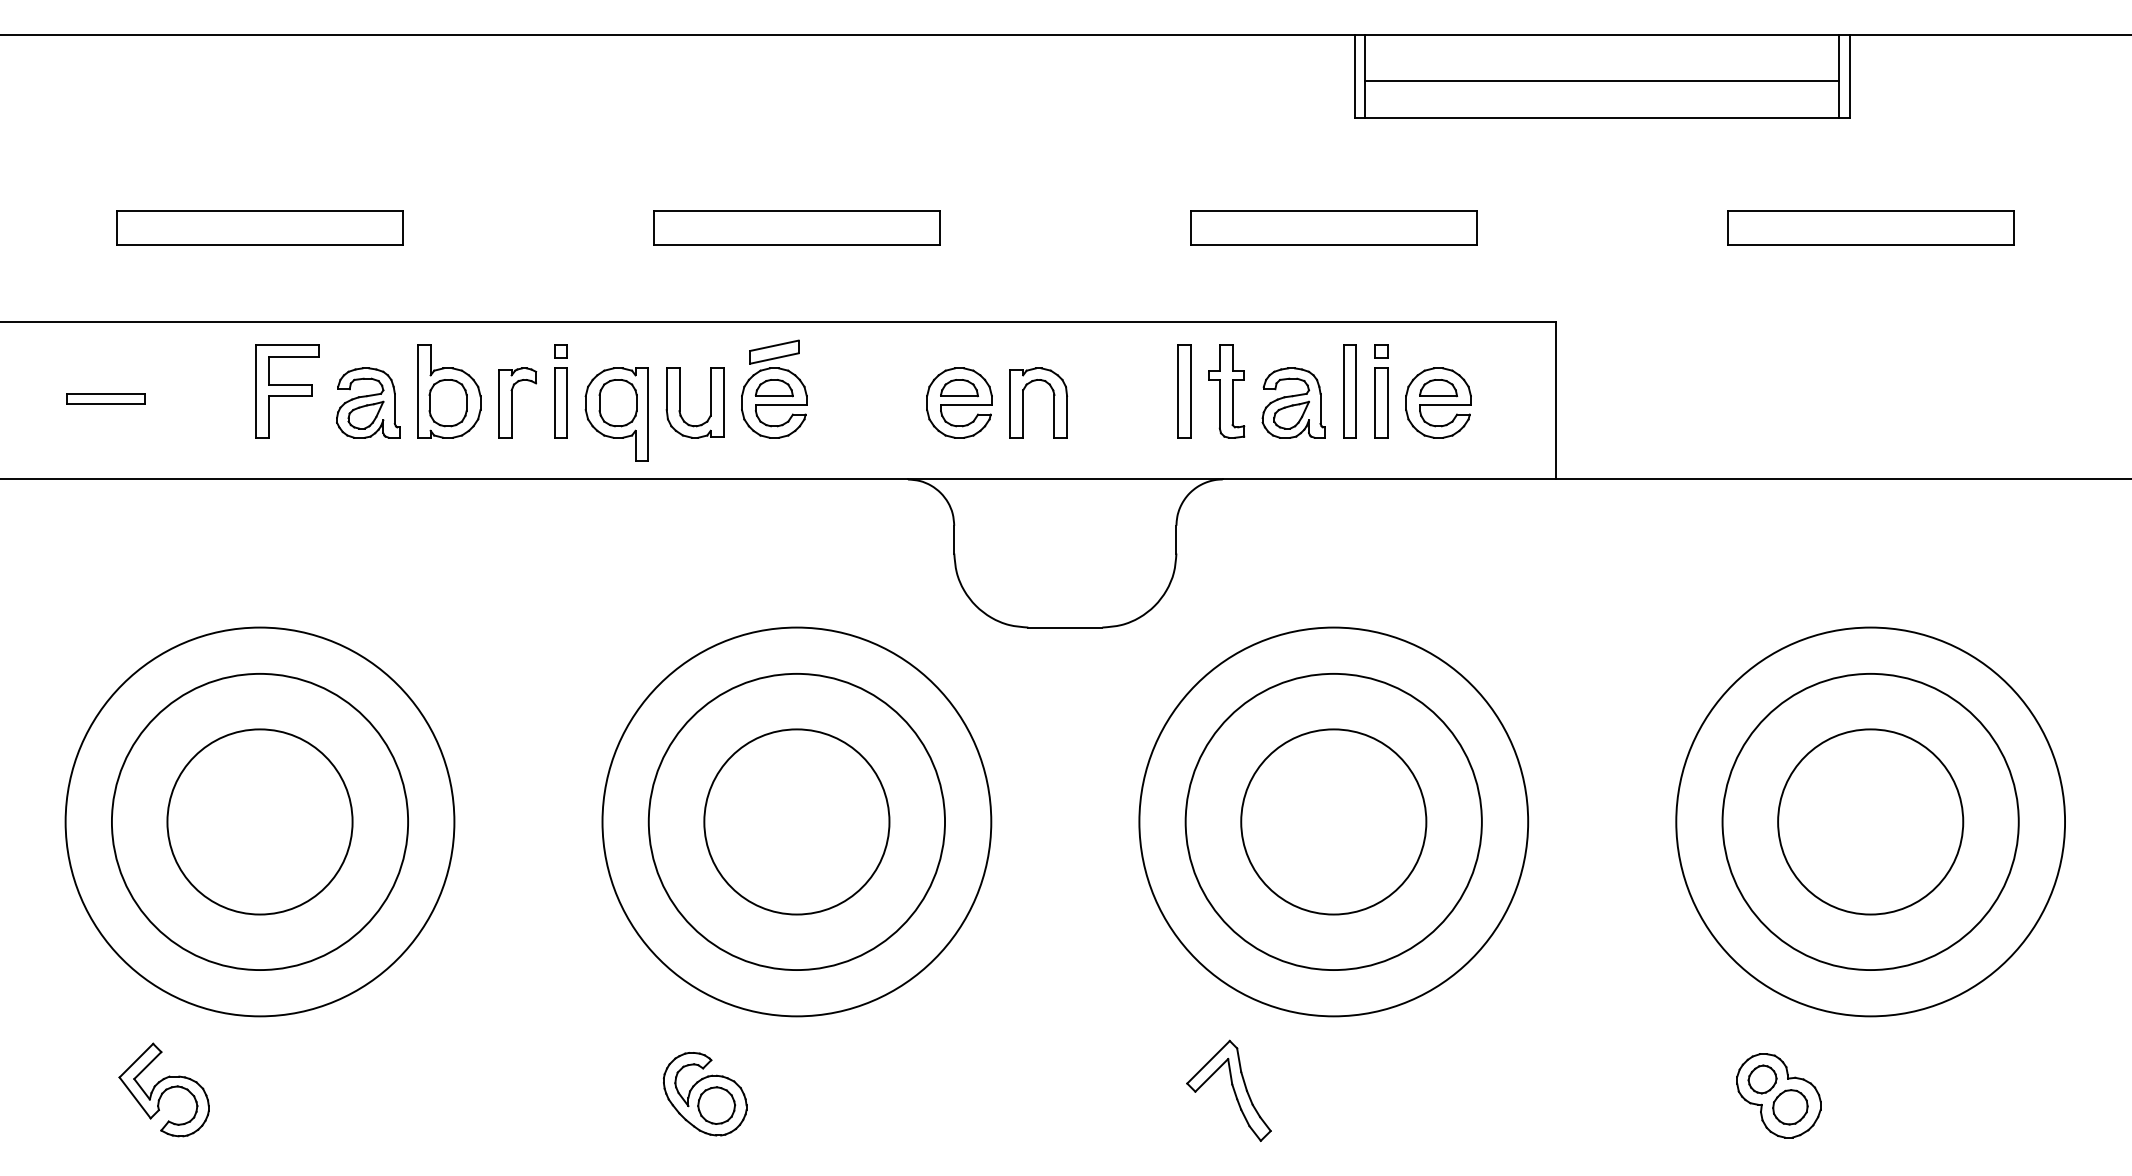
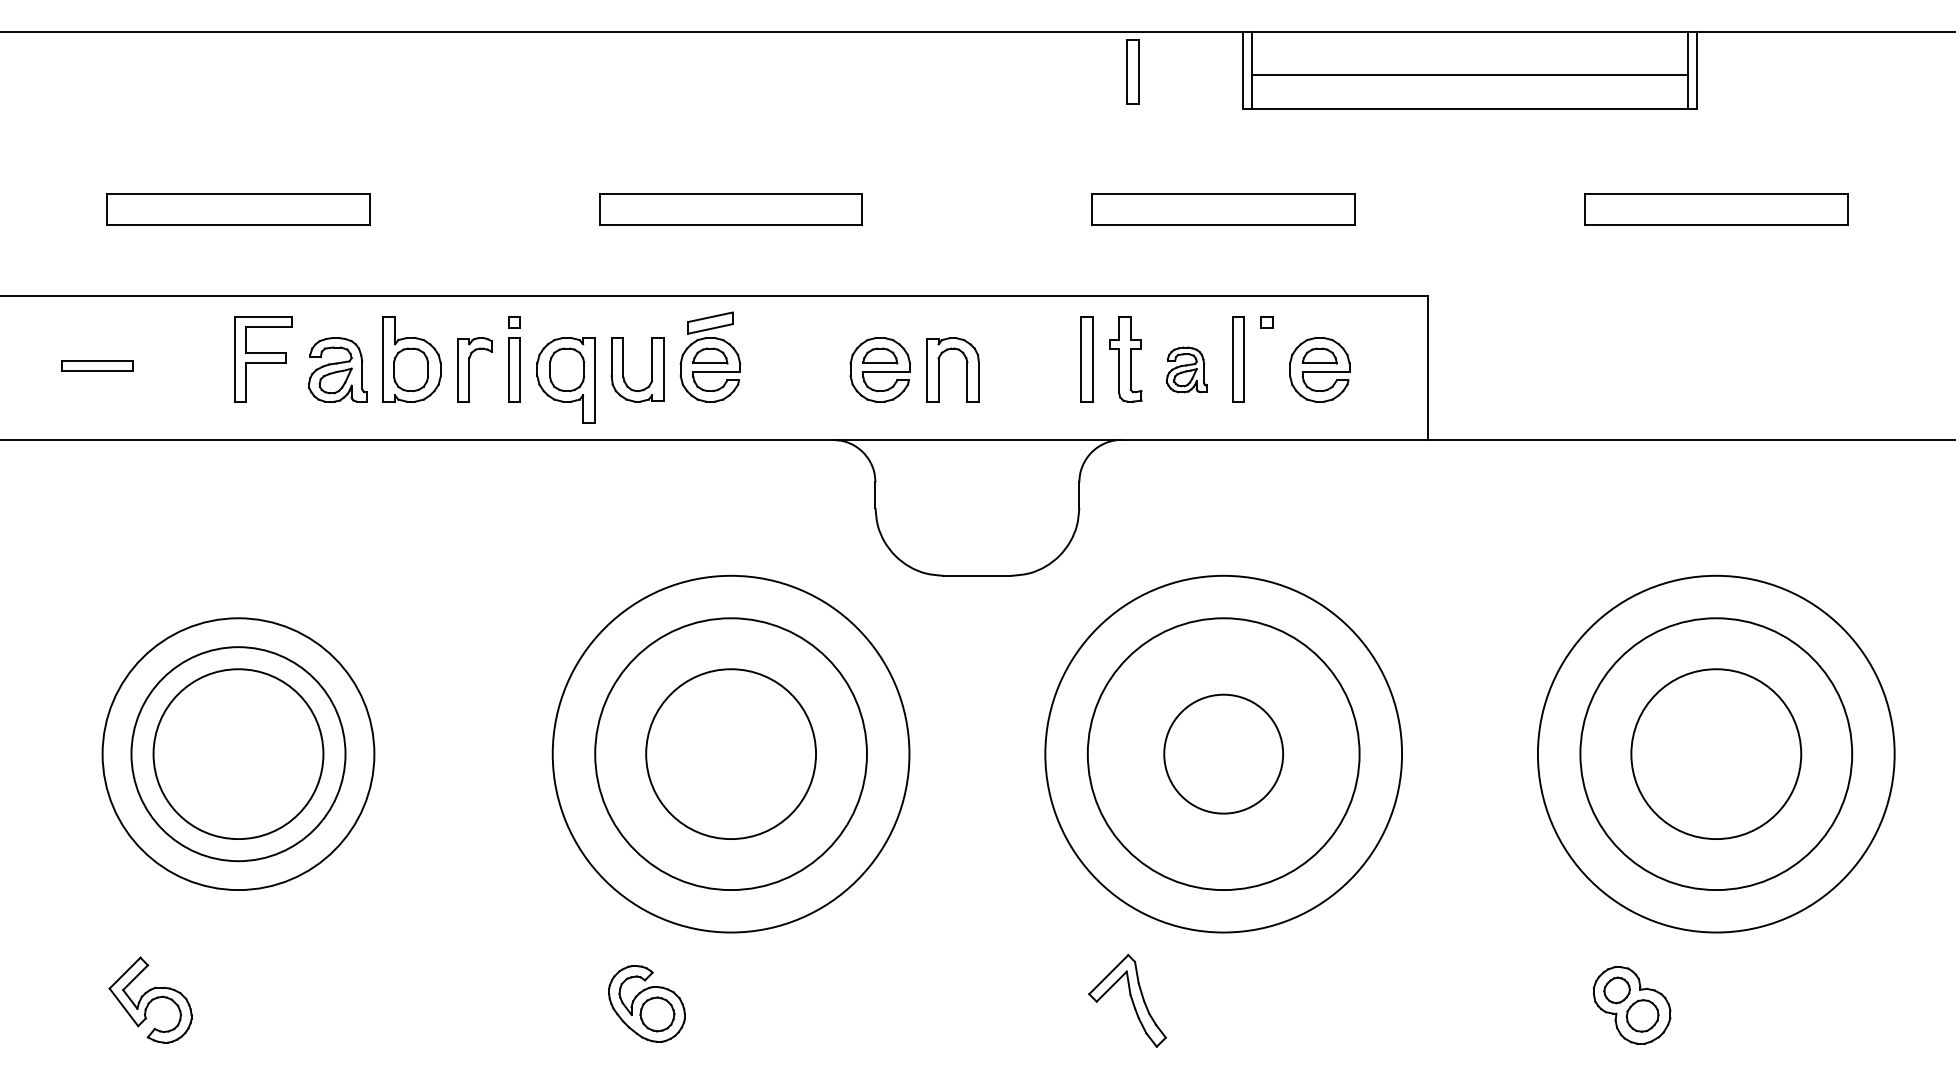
part: (1293, 402) -> (1186, 369), size x0.7
part: (1380, 402) -> (1132, 71), moved
circle: (260, 821) -> (238, 753), size x0.6
circle: (1333, 822) -> (1223, 754), size x0.7

